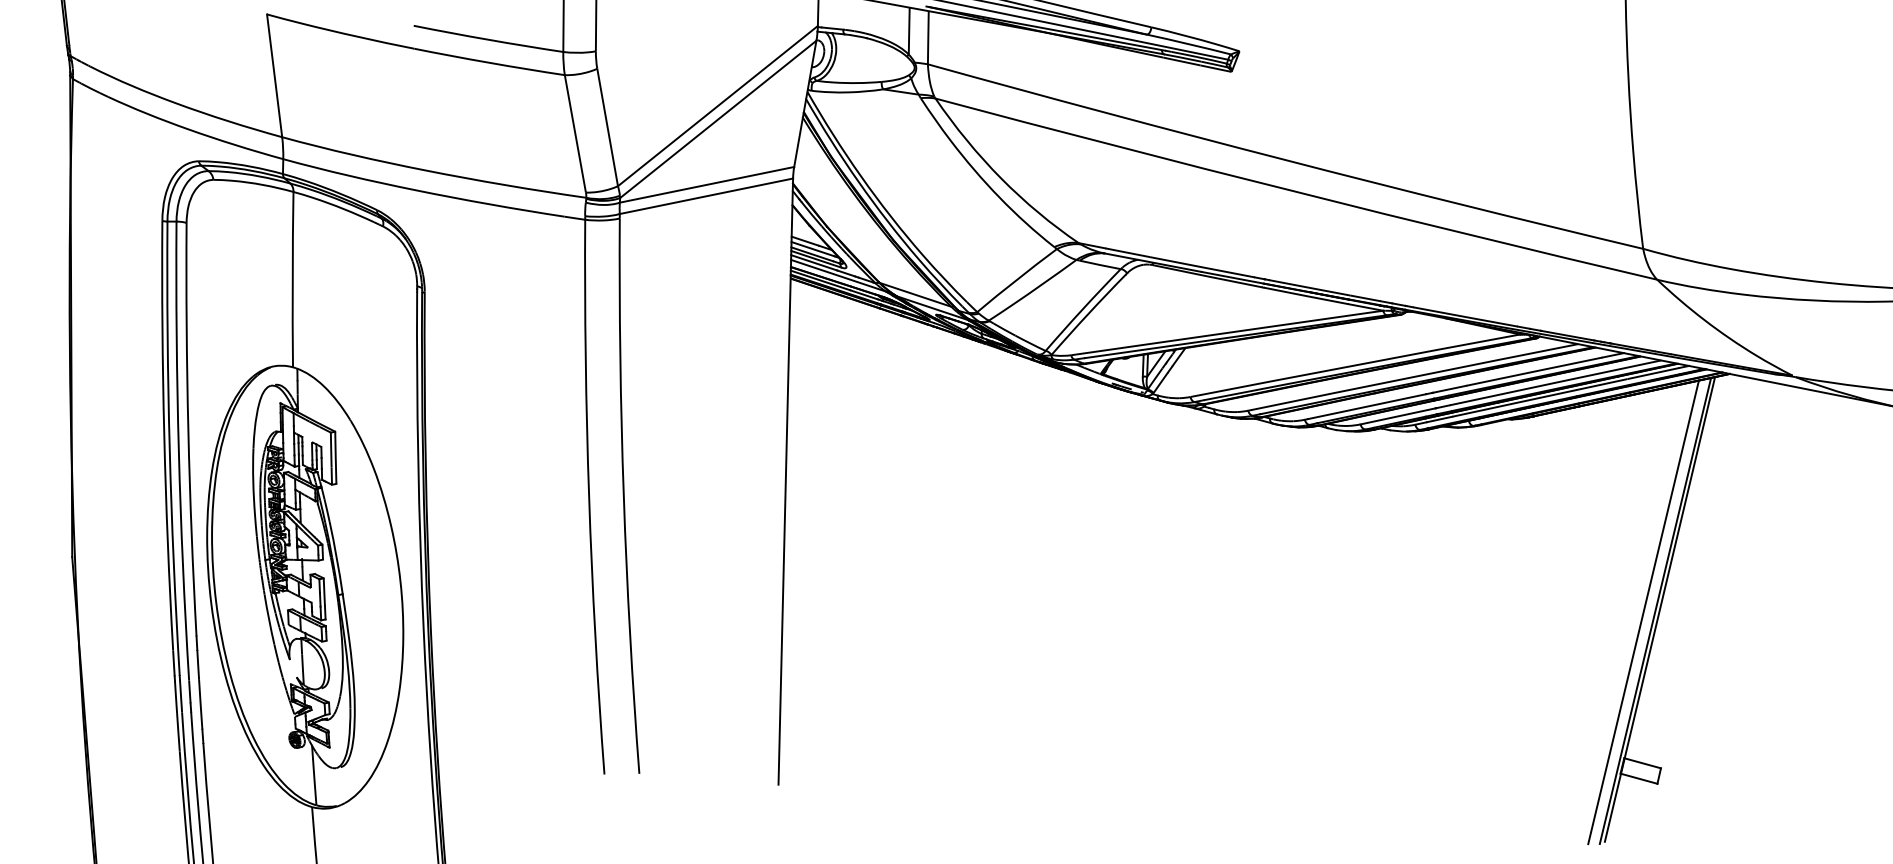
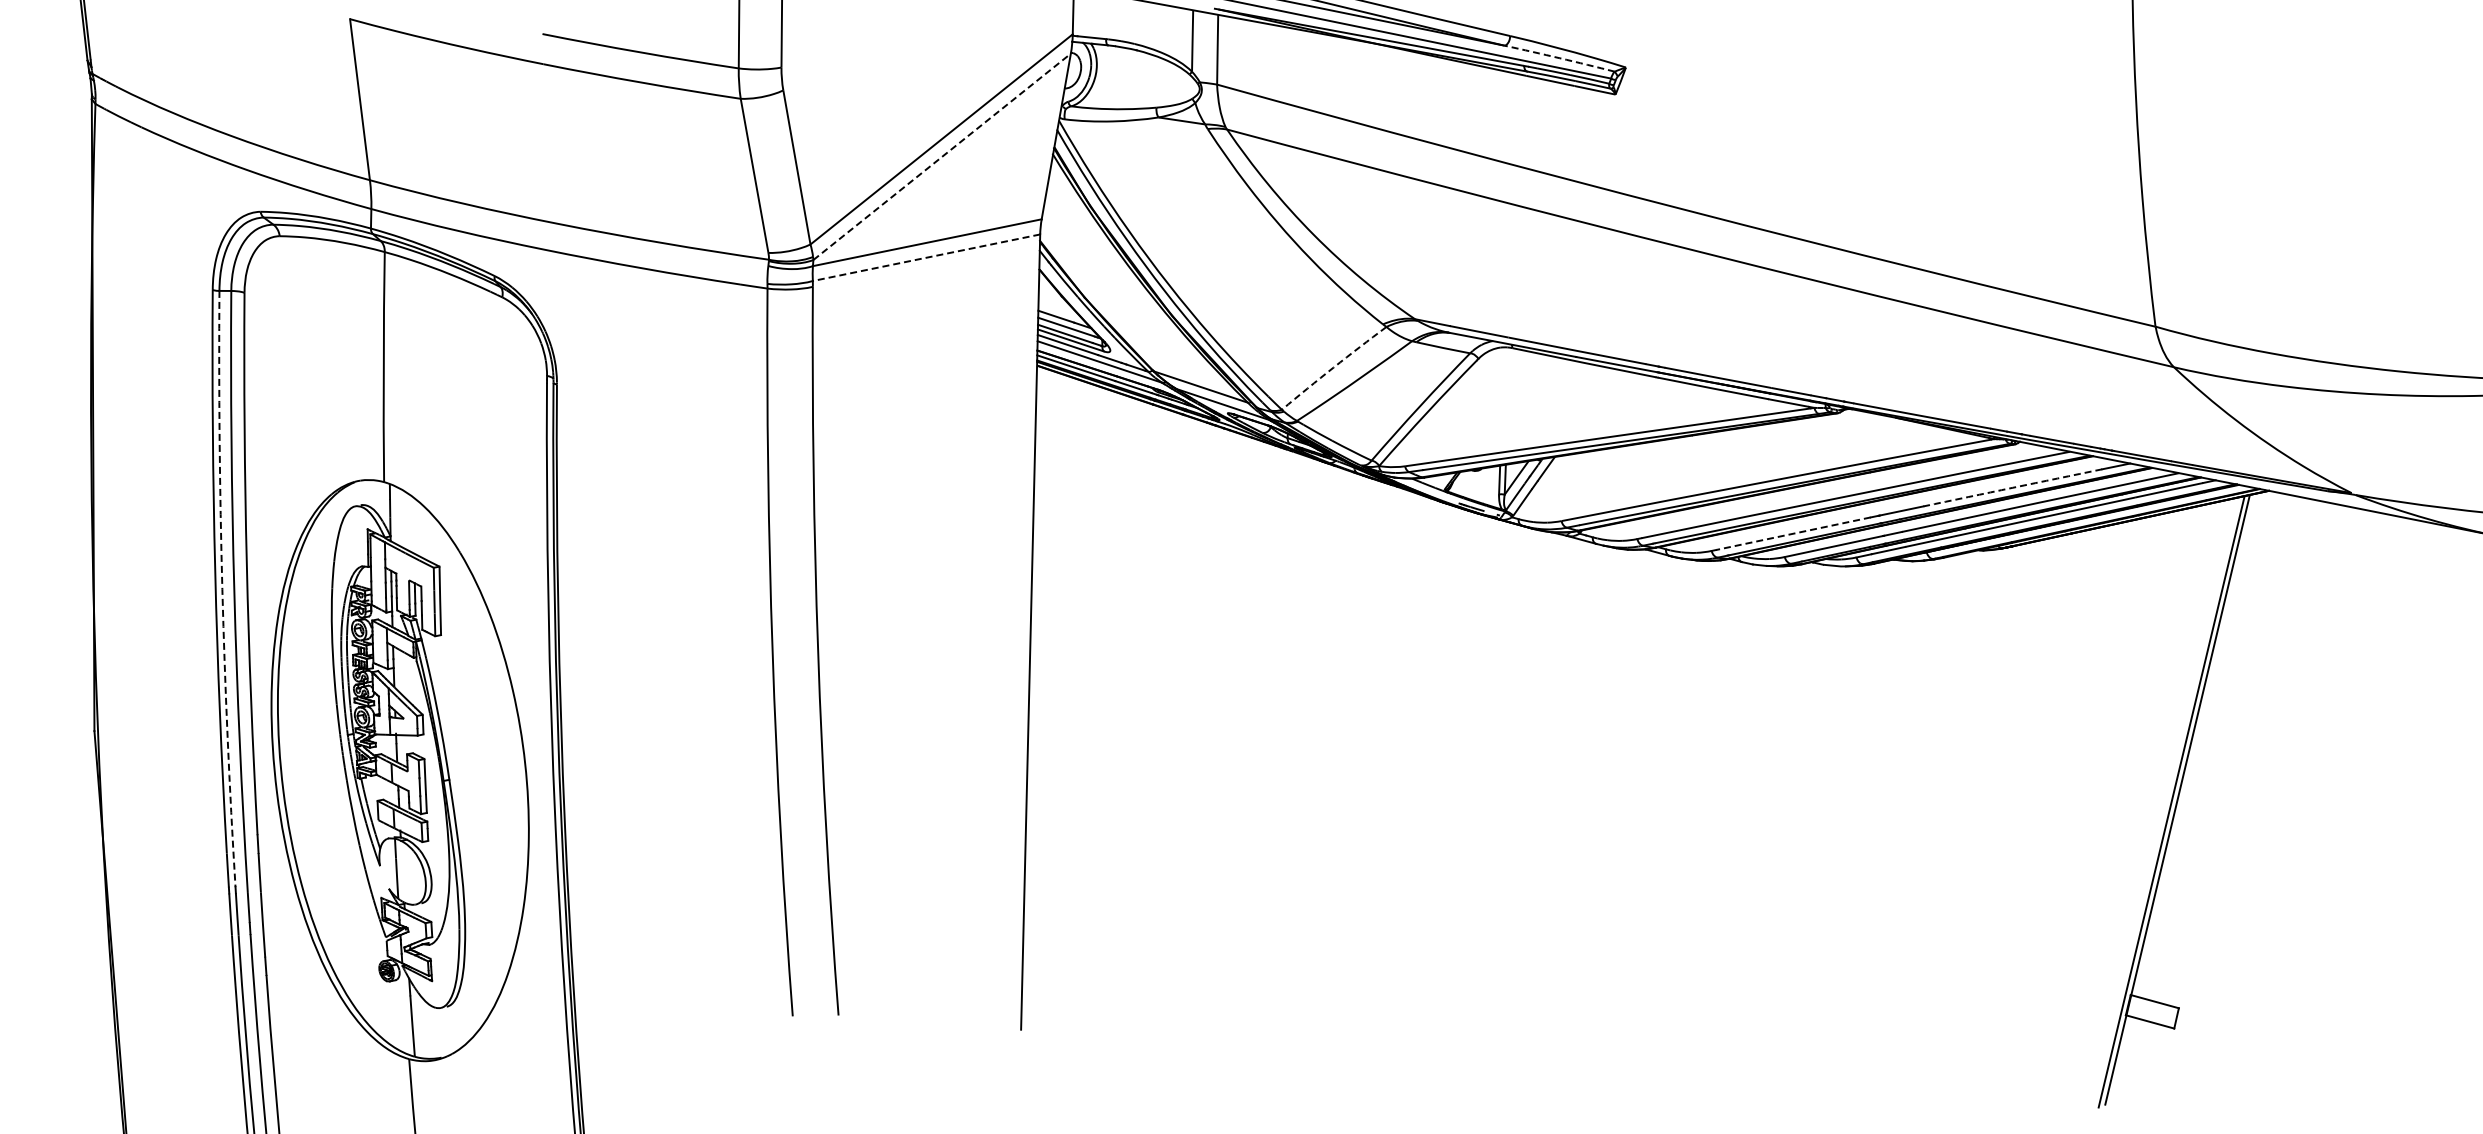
arc: (1188, 44) -> (1559, 58), solid -> dashed
line: (718, 119) -> (942, 156), solid -> dashed
line: (706, 196) -> (926, 257), solid -> dashed
arc: (1016, 279) -> (1333, 367), solid -> dashed
arc: (1534, 371) -> (2012, 487), solid -> dashed
line: (1366, 406) -> (1792, 533), solid -> dashed
arc: (169, 449) -> (222, 589), solid -> dashed
line: (1643, 612) -> (2155, 803), removed

